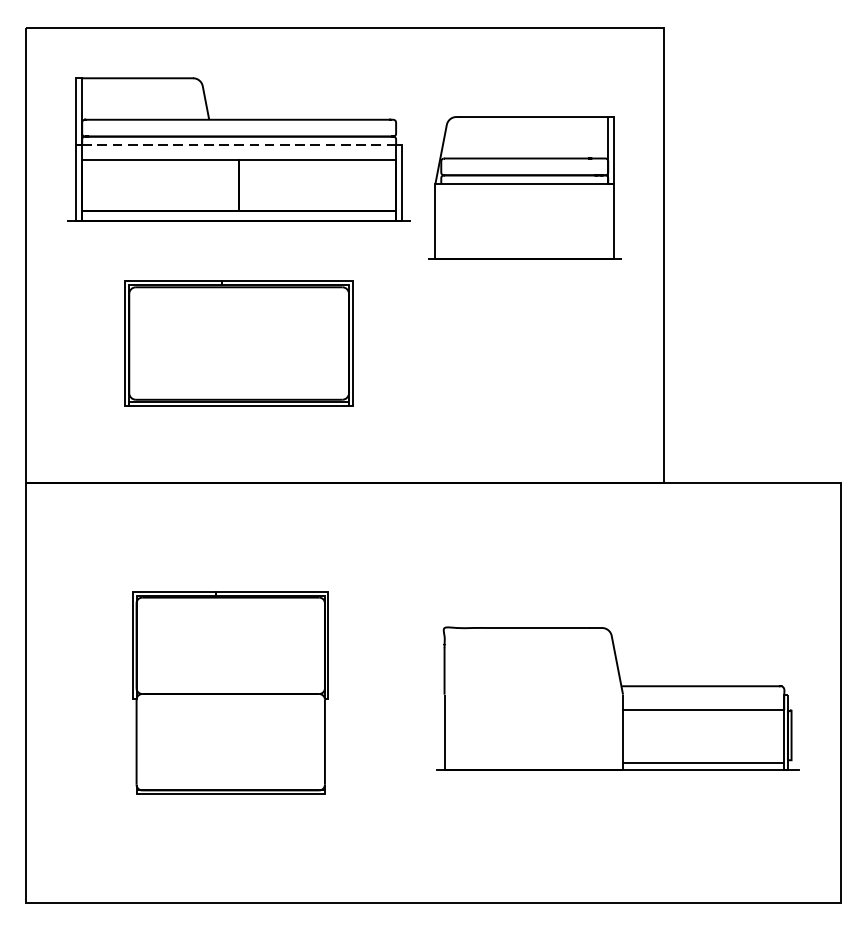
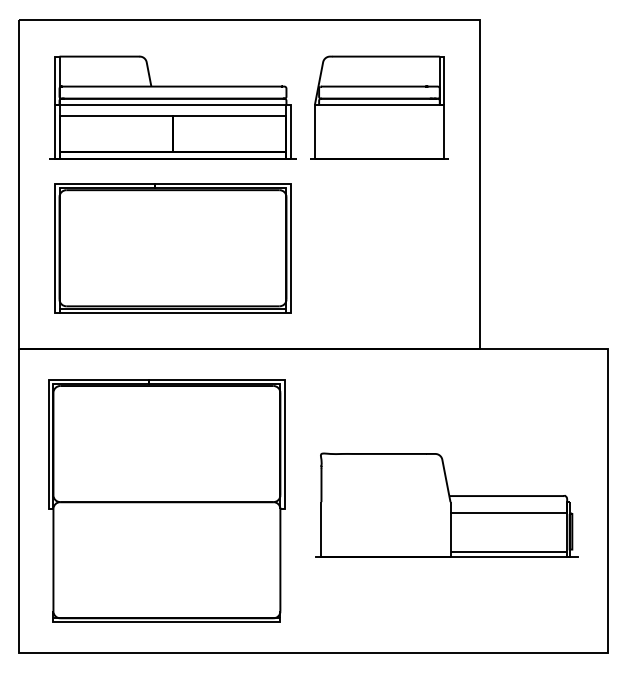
line: (239, 144) -> (173, 104), dashed -> solid
part: (524, 187) -> (379, 107), moved
part: (238, 343) -> (172, 248), size x1.43
part: (230, 692) -> (166, 500), size x1.67

